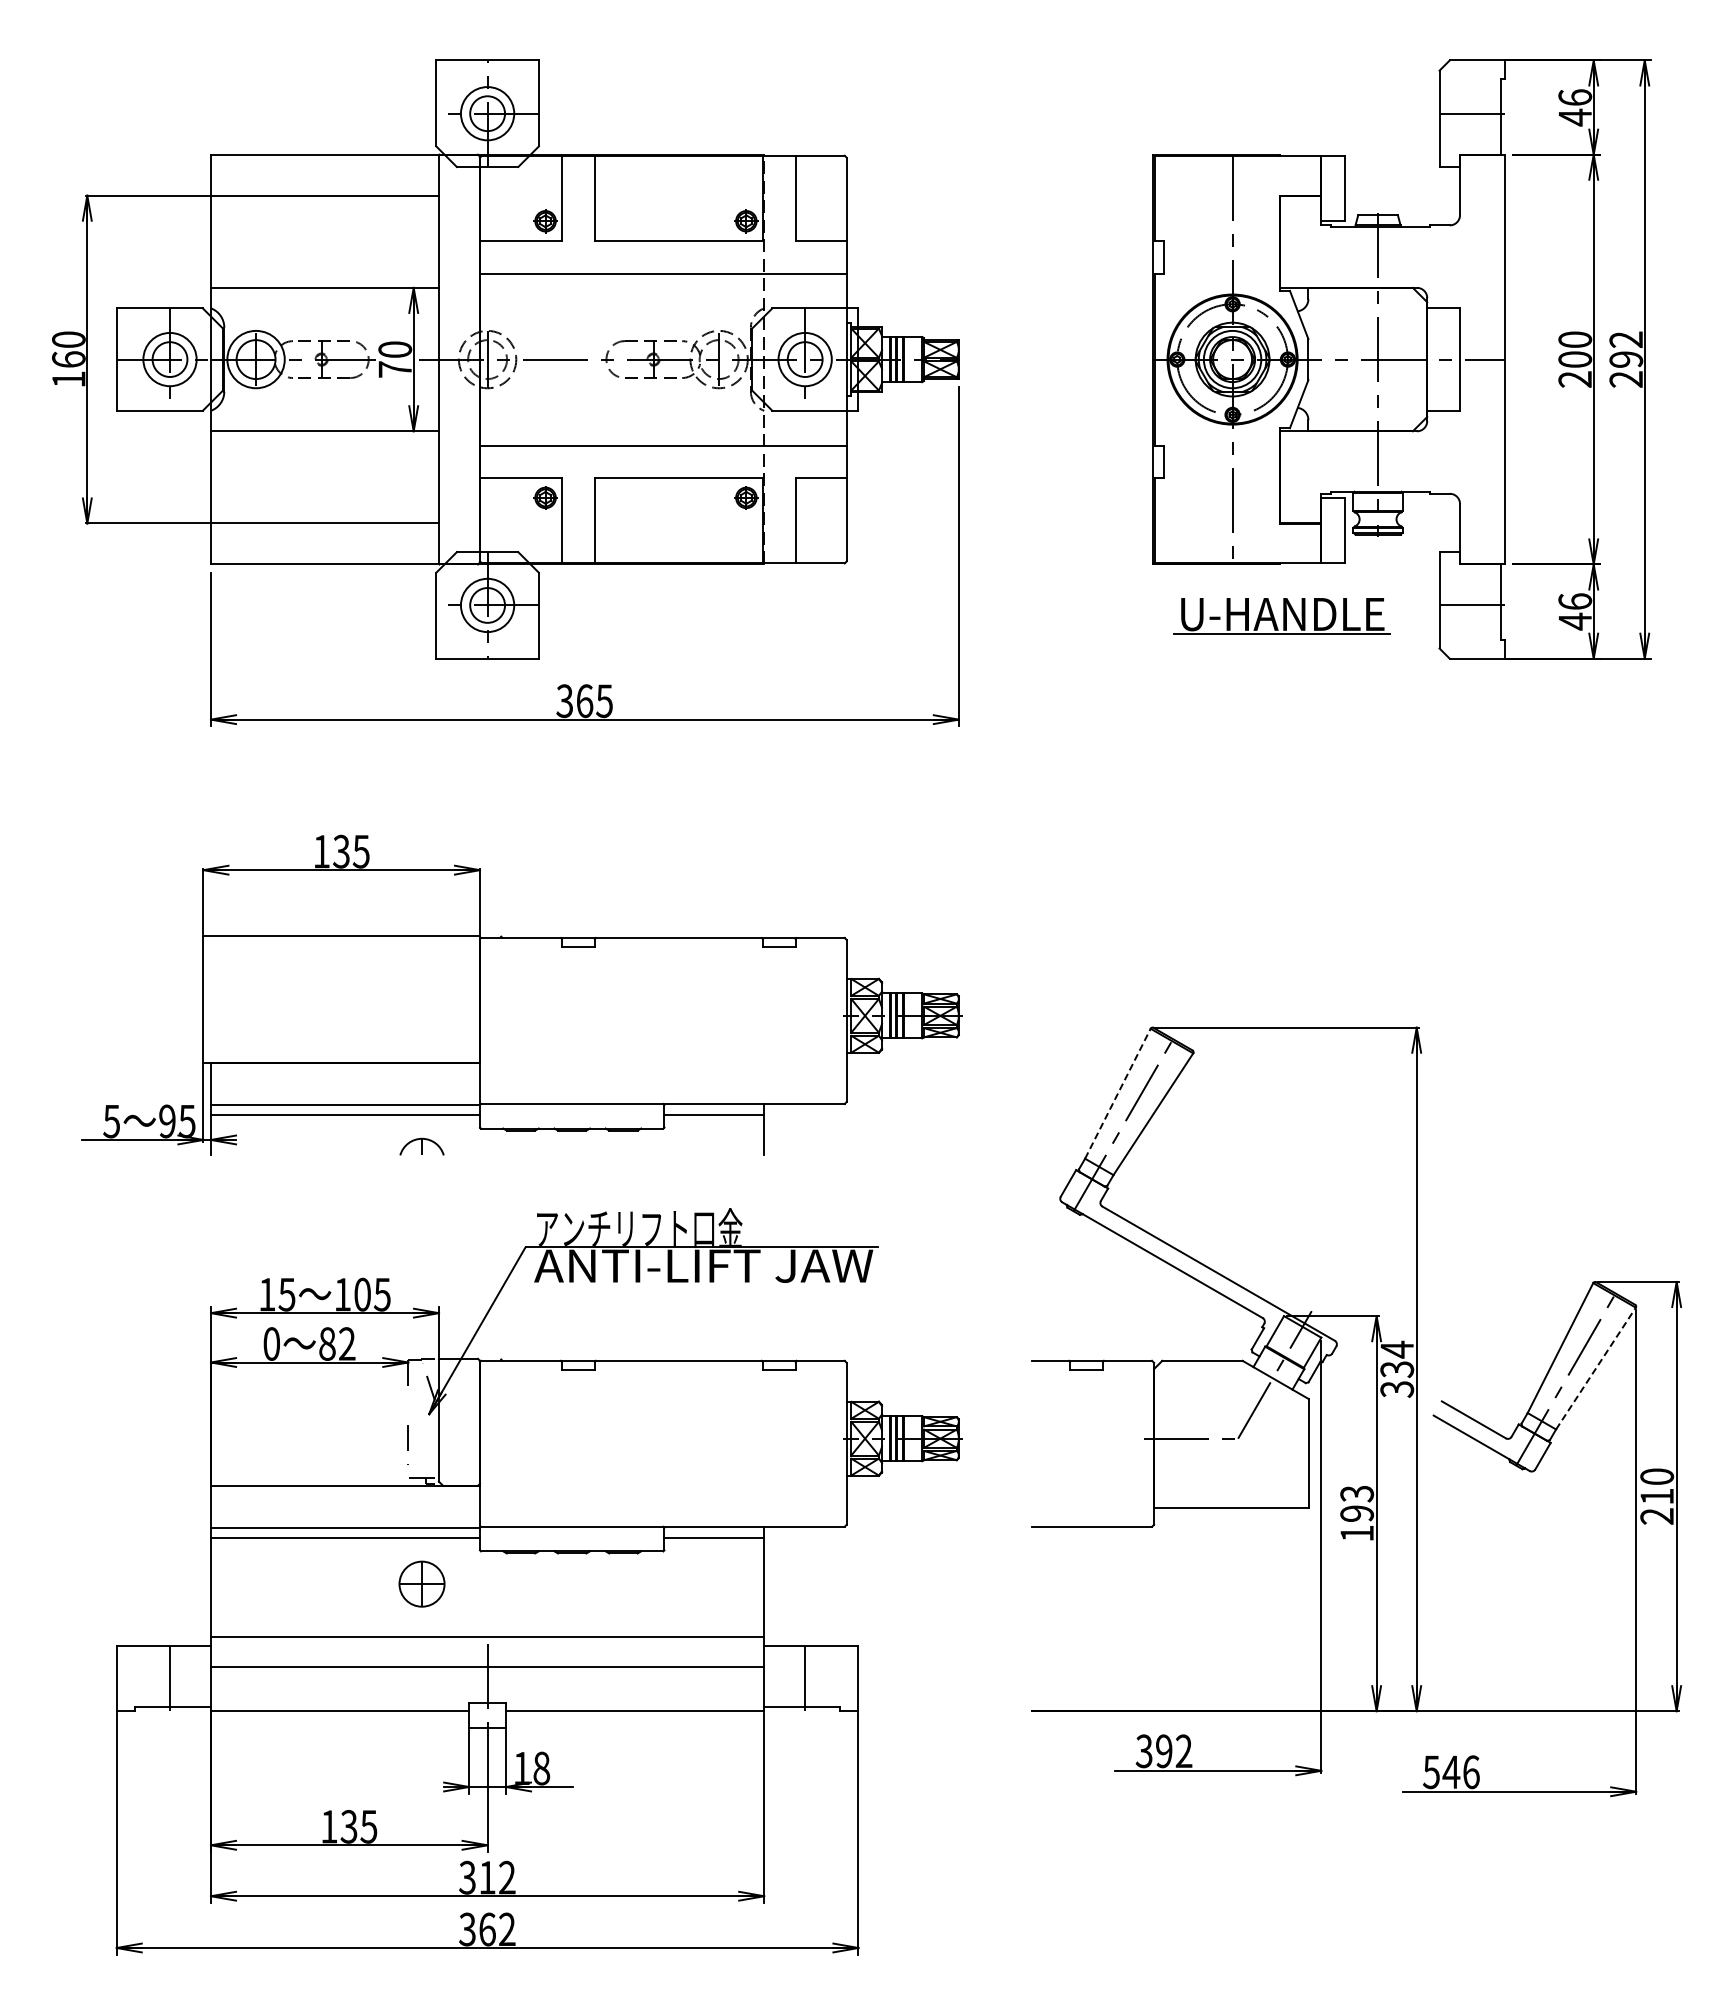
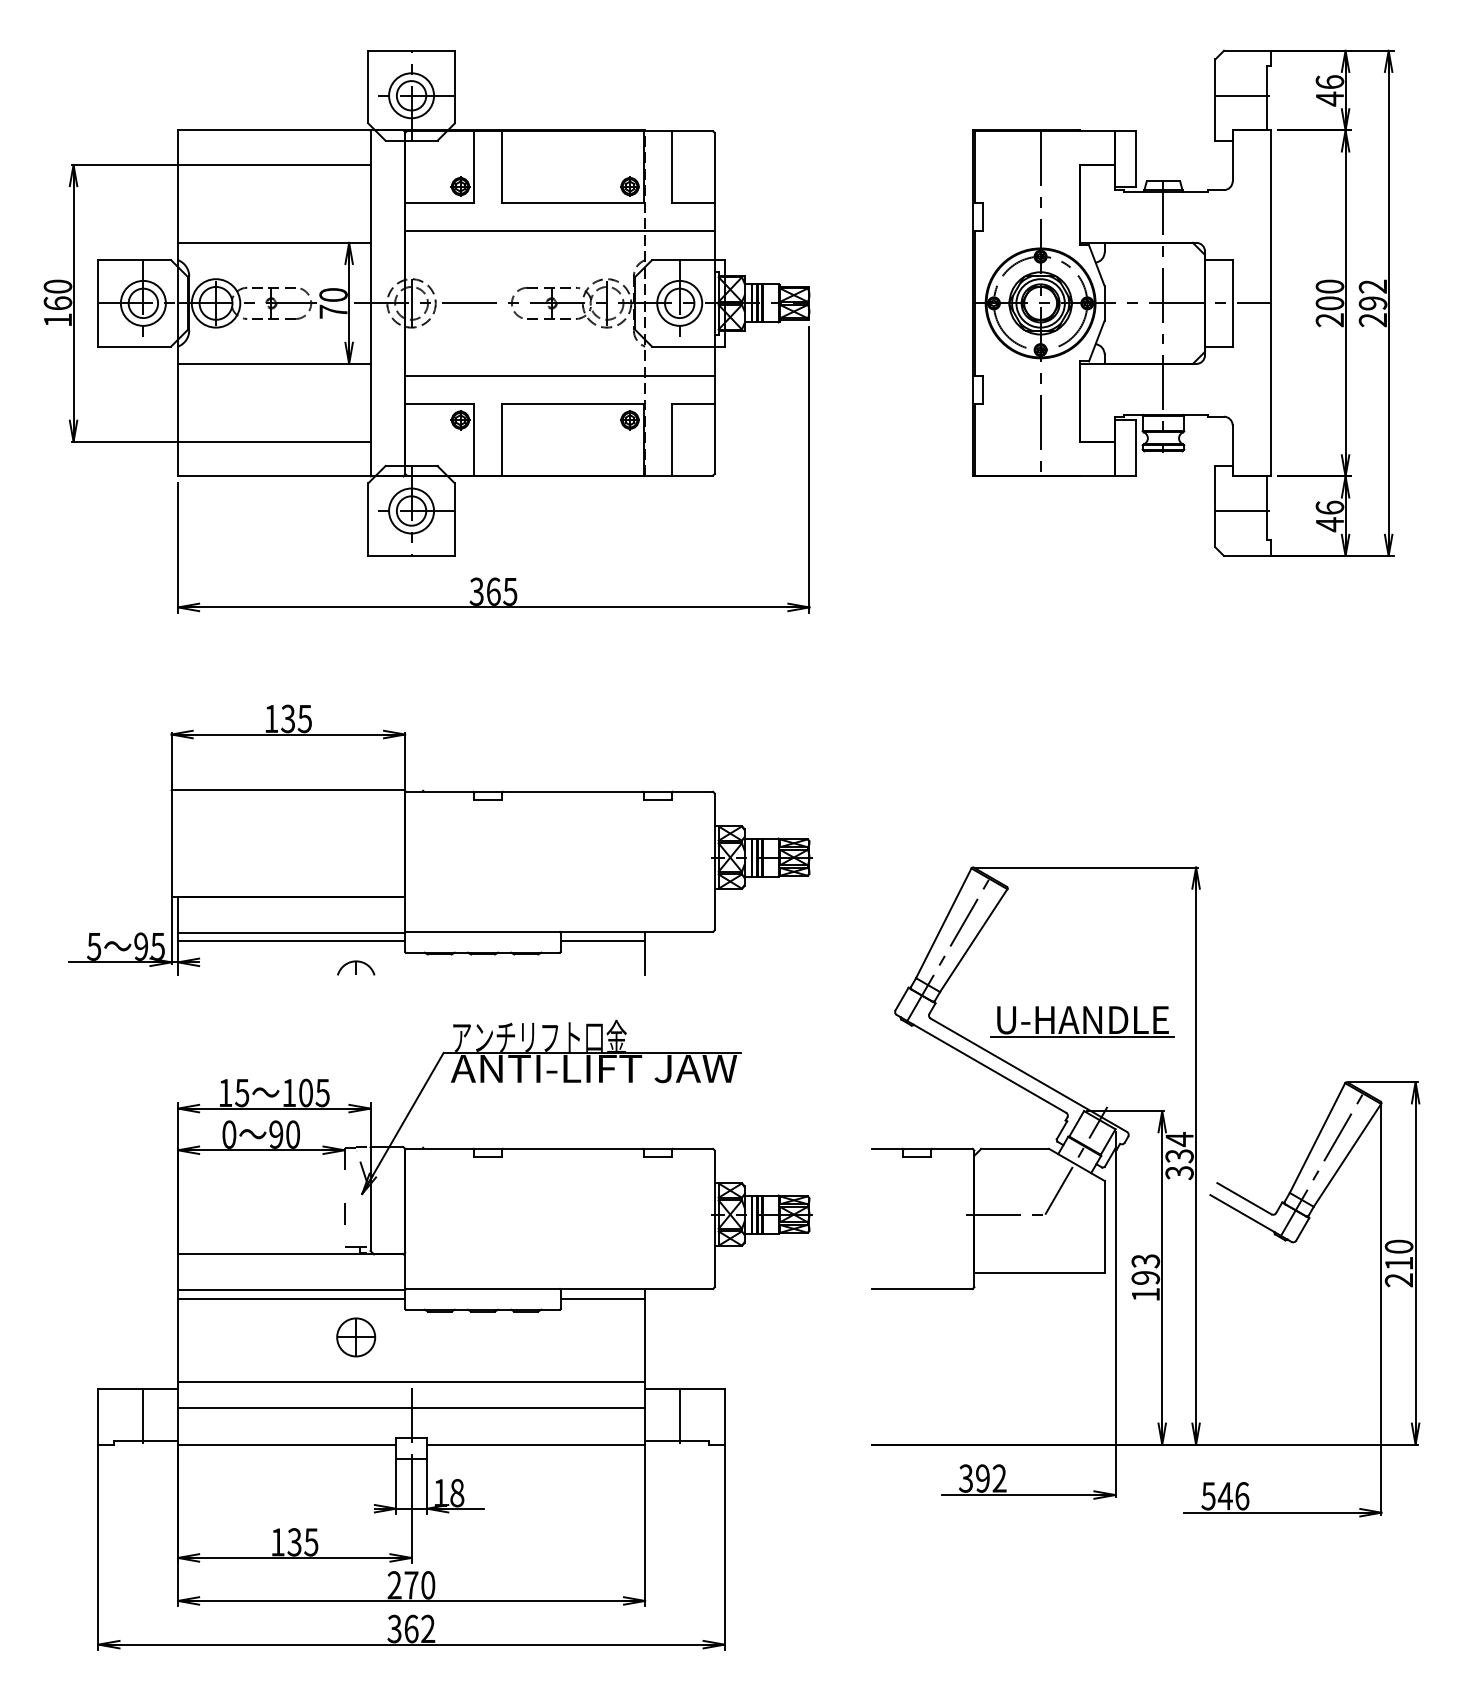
part: (1281, 616) -> (1081, 1021), moved
line: (1117, 1093) -> (943, 923), dashed -> solid
text: (337, 1343) -> (284, 1134), 82 -> 90
line: (1595, 1368) -> (1347, 1155), dashed -> solid
text: (487, 1877) -> (411, 1585), 312 -> 270

